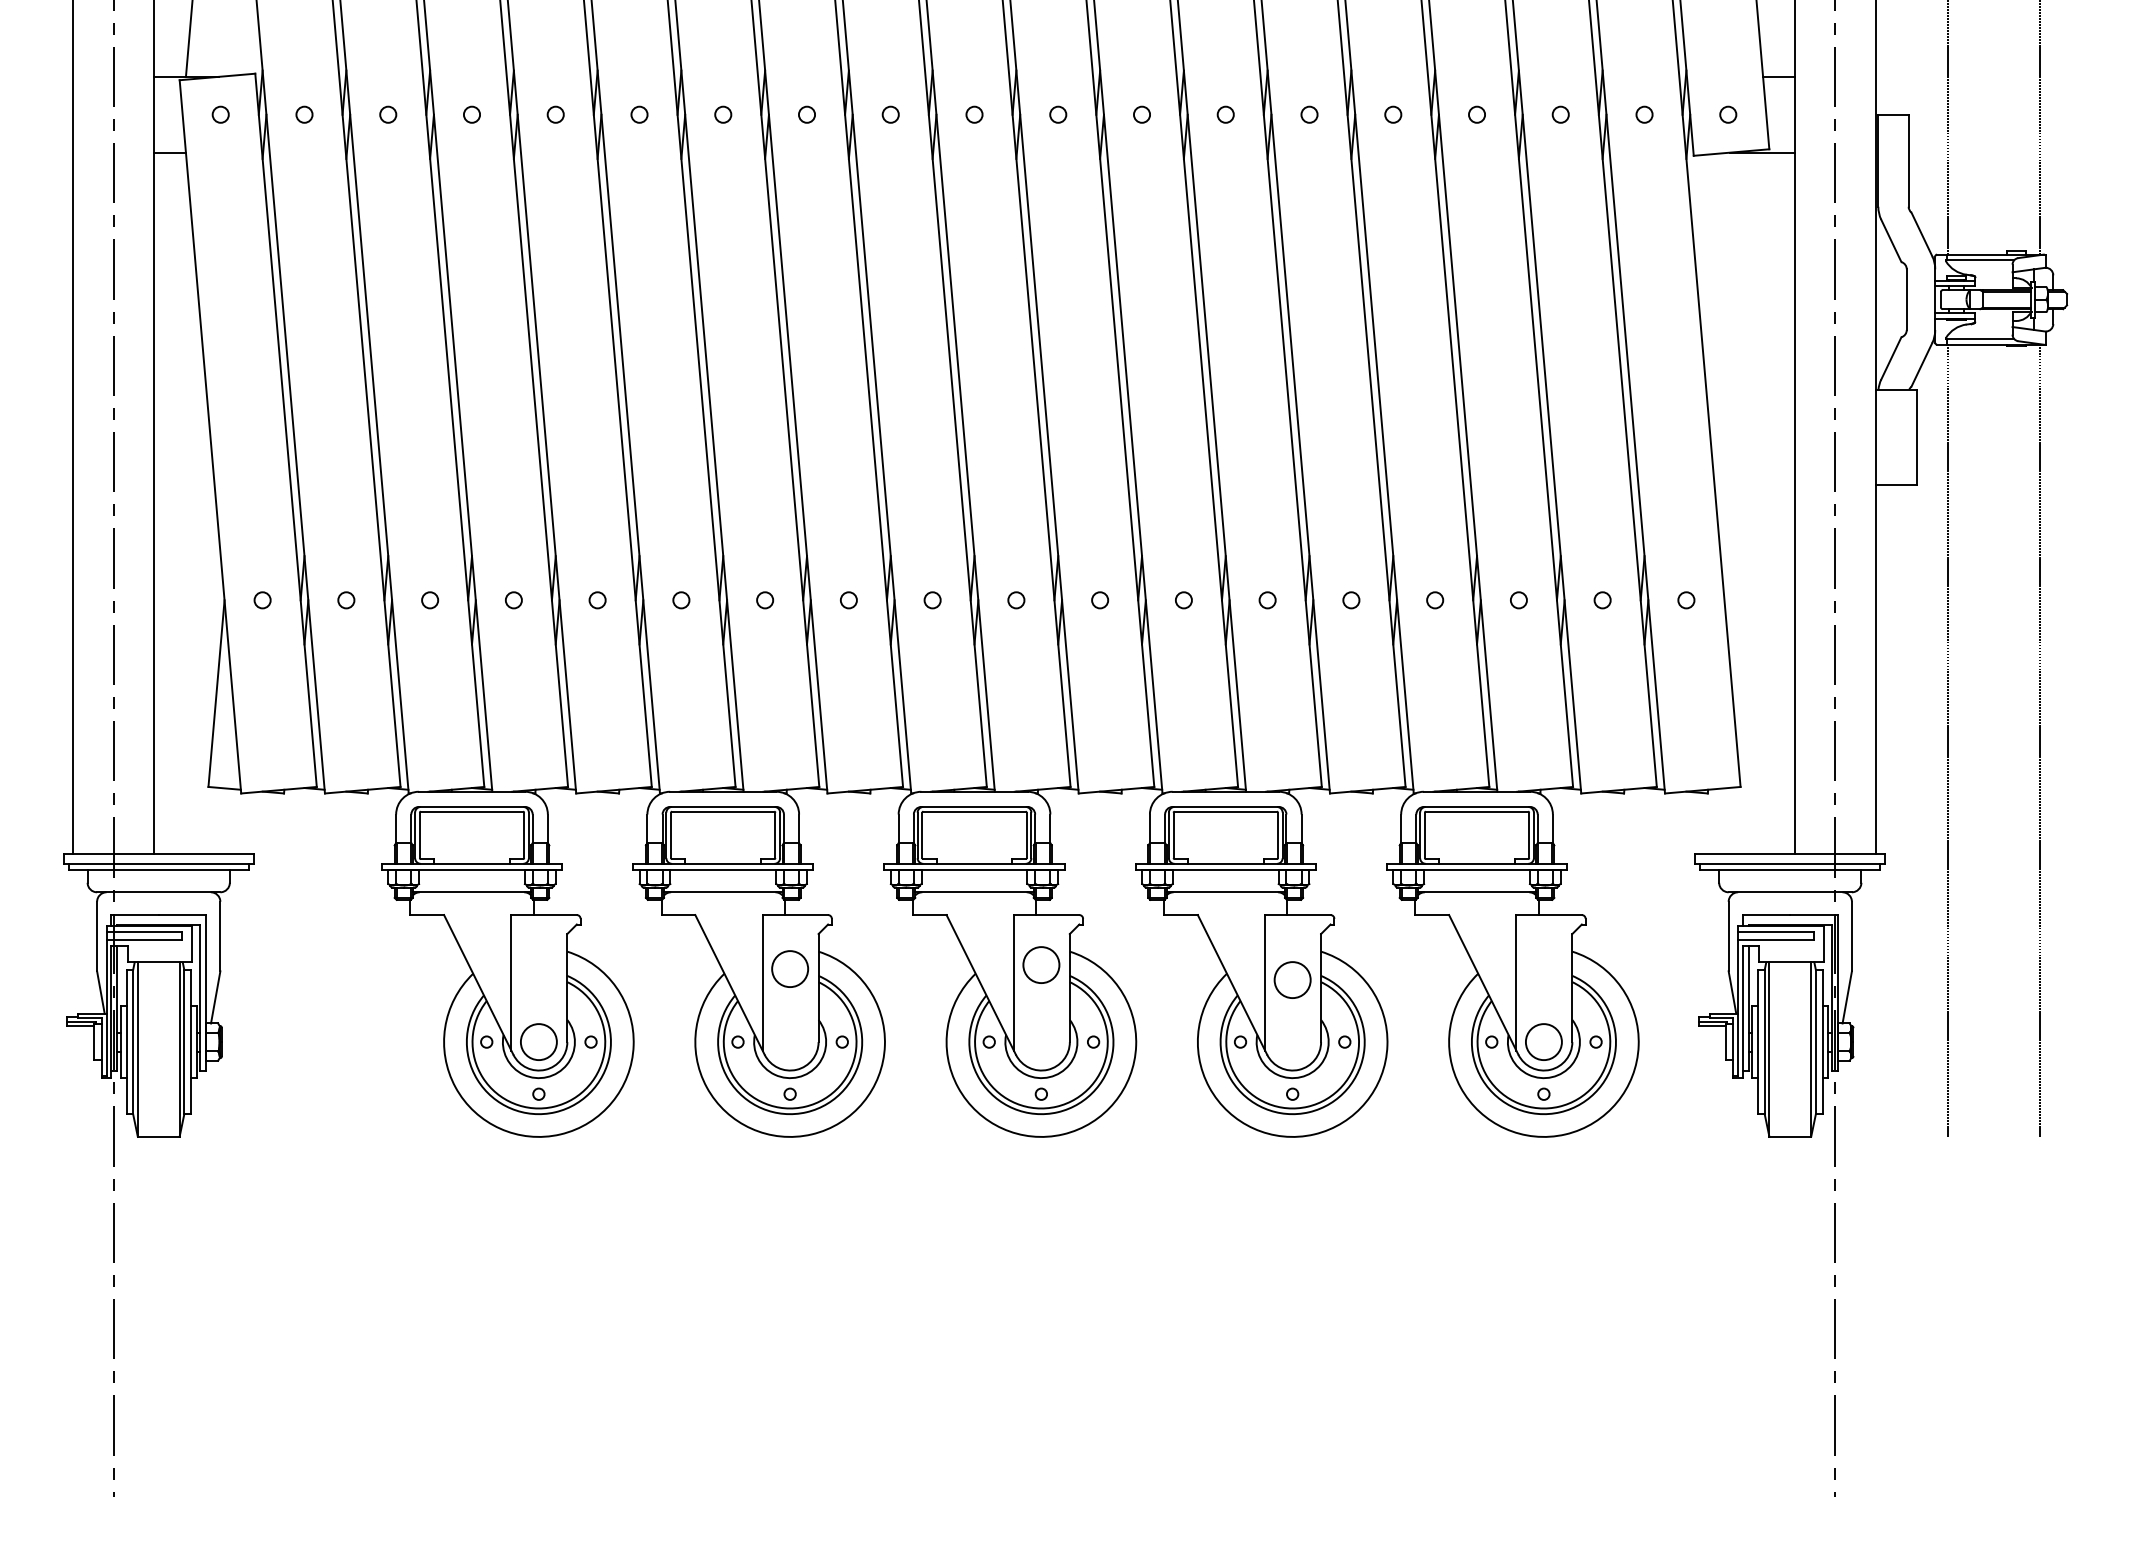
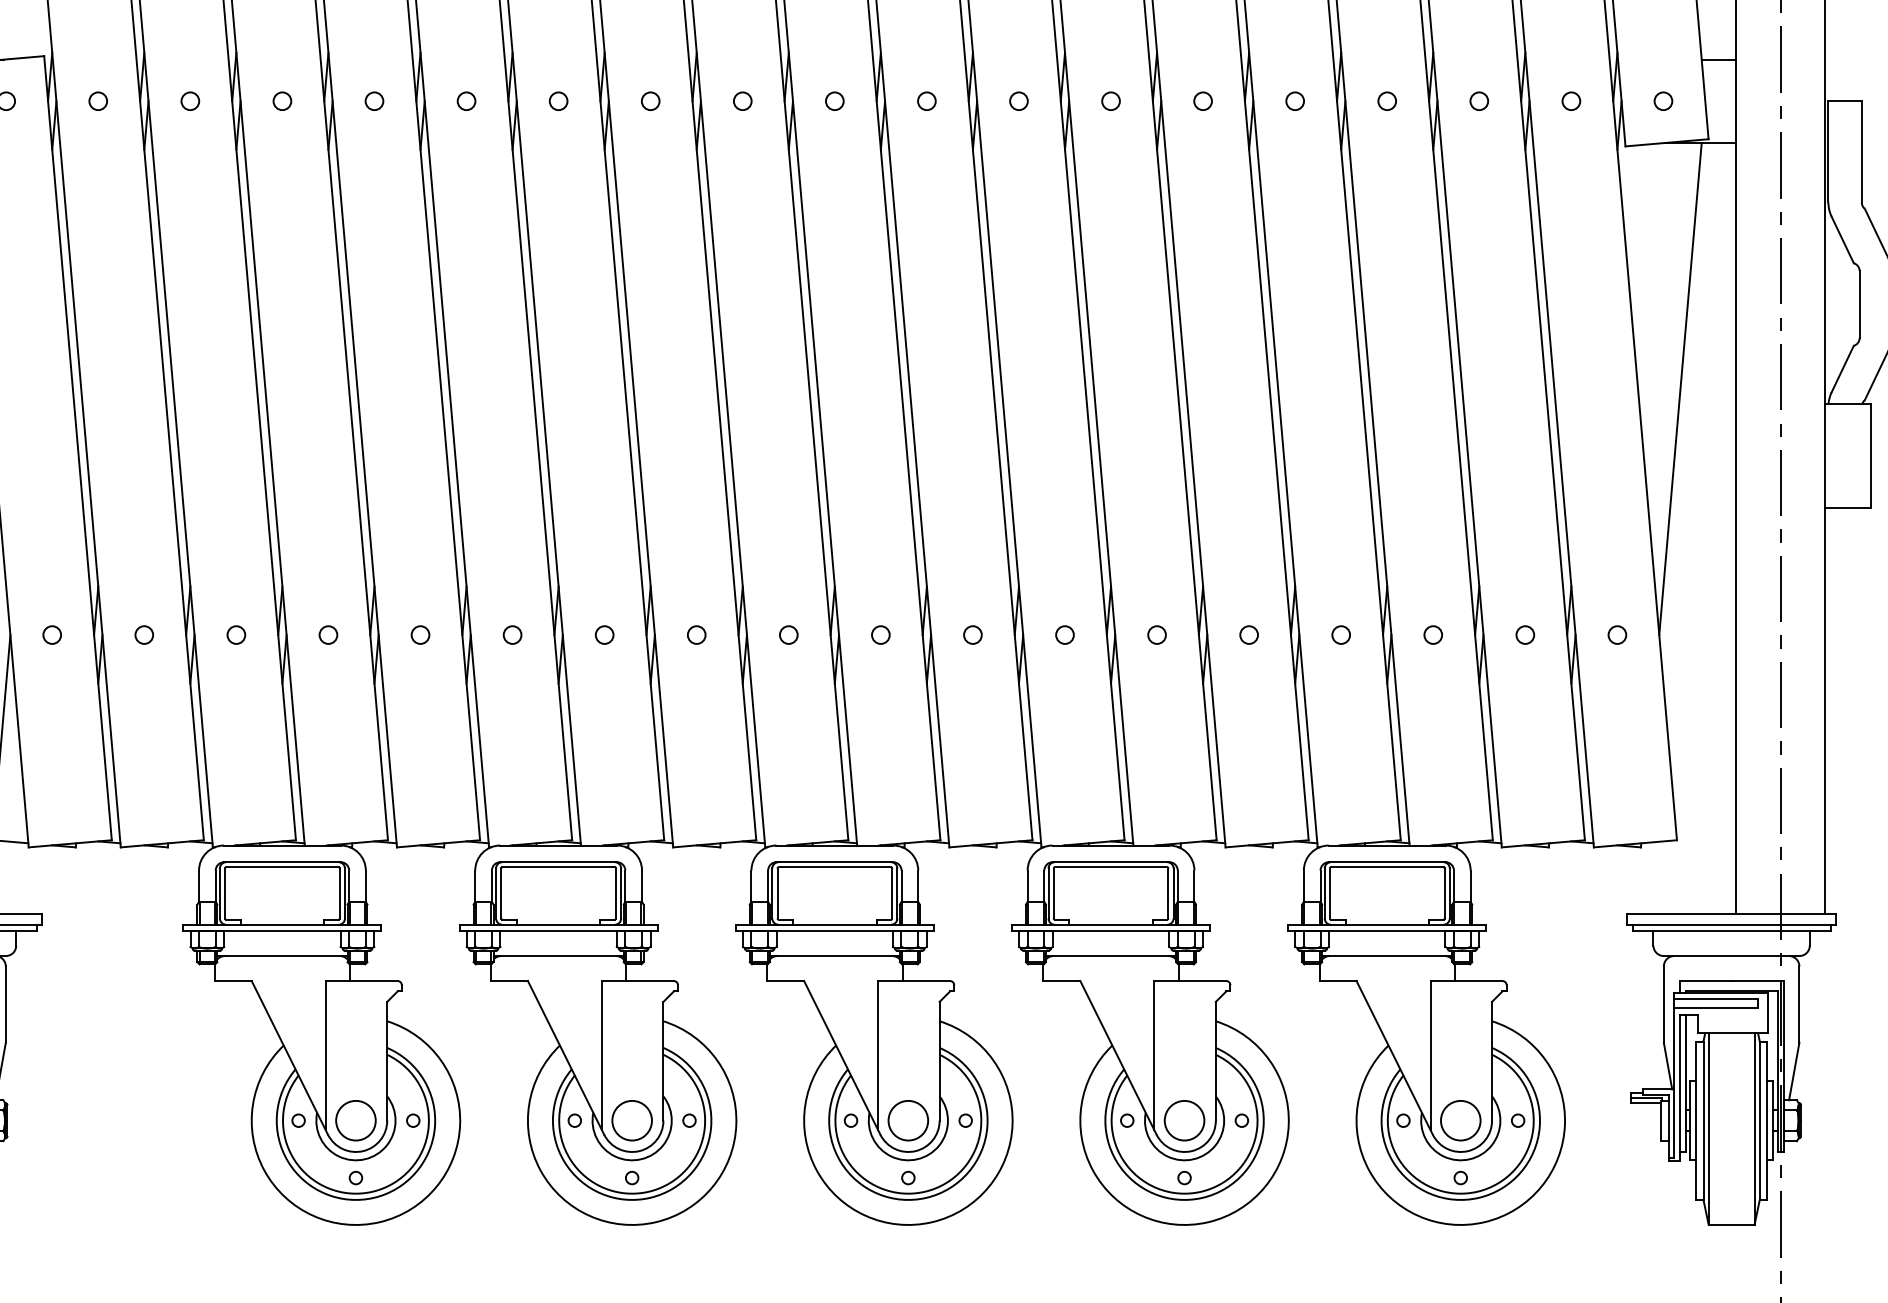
line: (1743, 376) -> (1680, 389), added
circle: (1041, 964) -> (908, 1120), moved
circle: (789, 968) -> (631, 1120), moved
circle: (1292, 979) -> (1184, 1120), moved

